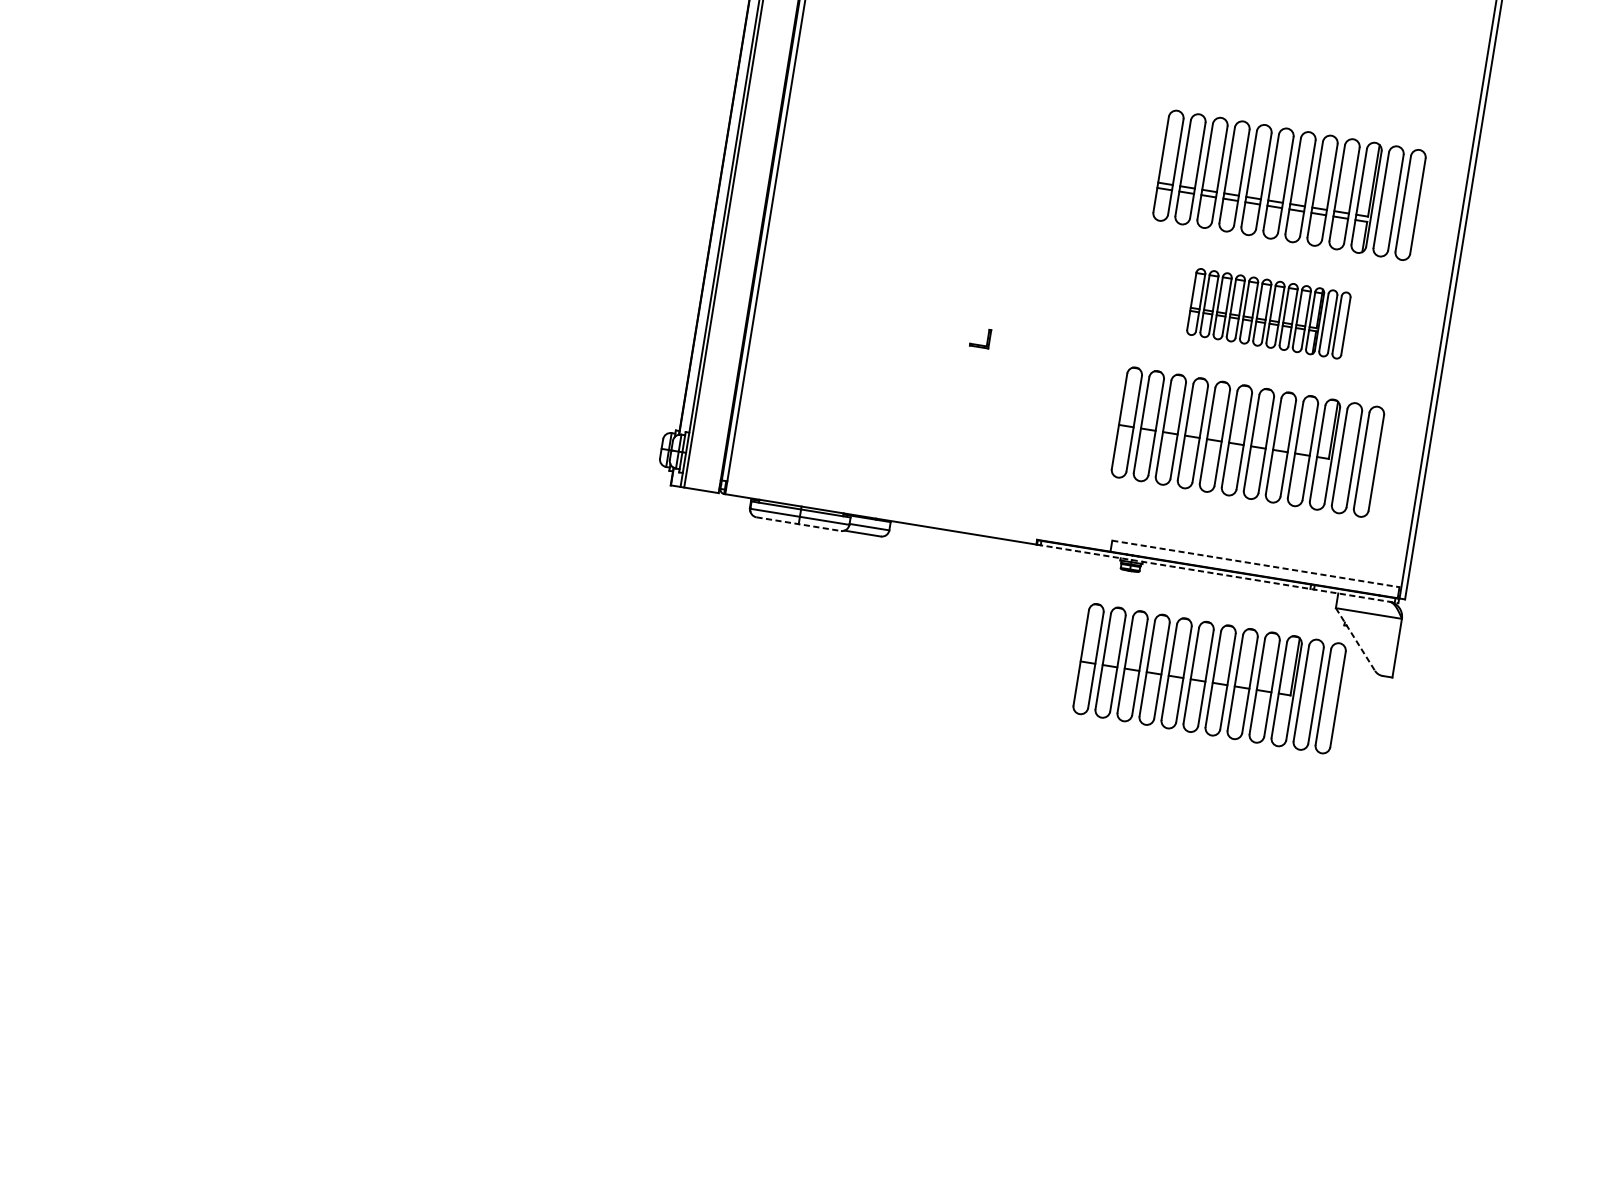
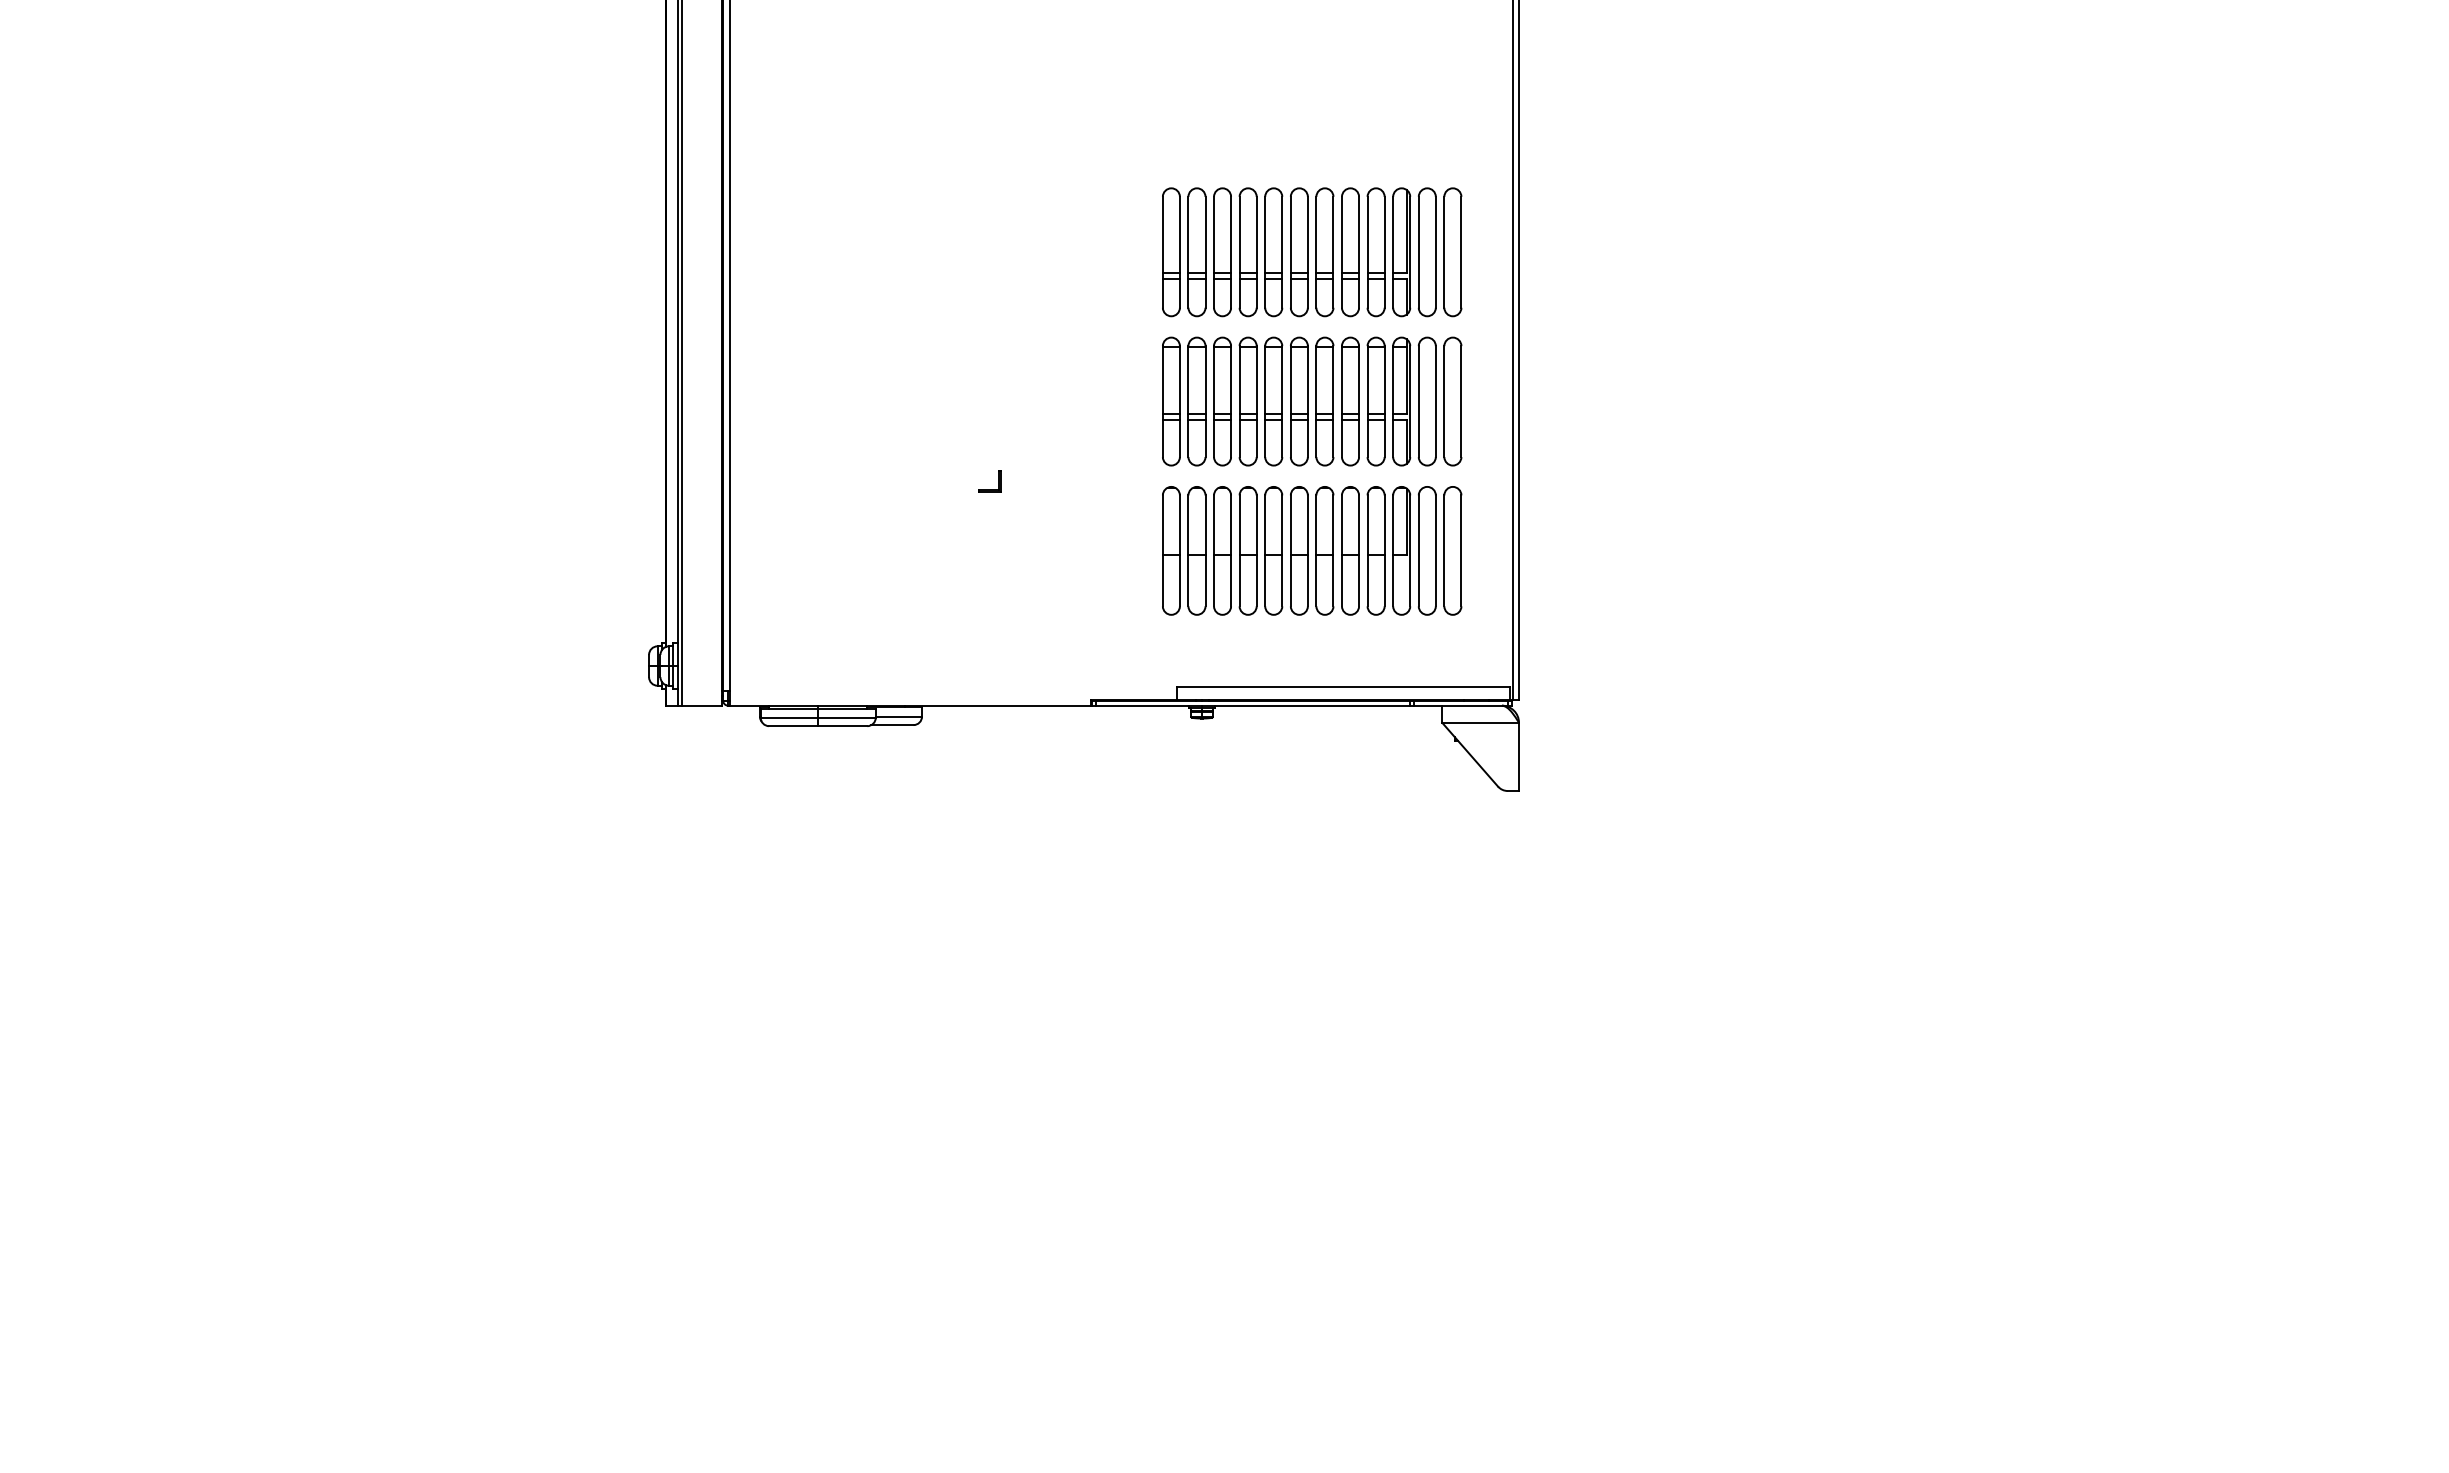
part: (1269, 313) -> (1312, 401), size x1.67
line: (798, 524) -> (818, 726), dashed -> solid
line: (1255, 564) -> (1343, 687), dashed -> solid
line: (1218, 573) -> (1302, 705), dashed -> solid
line: (1355, 640) -> (1470, 755), dashed -> solid
part: (1210, 678) -> (1312, 825), removed

